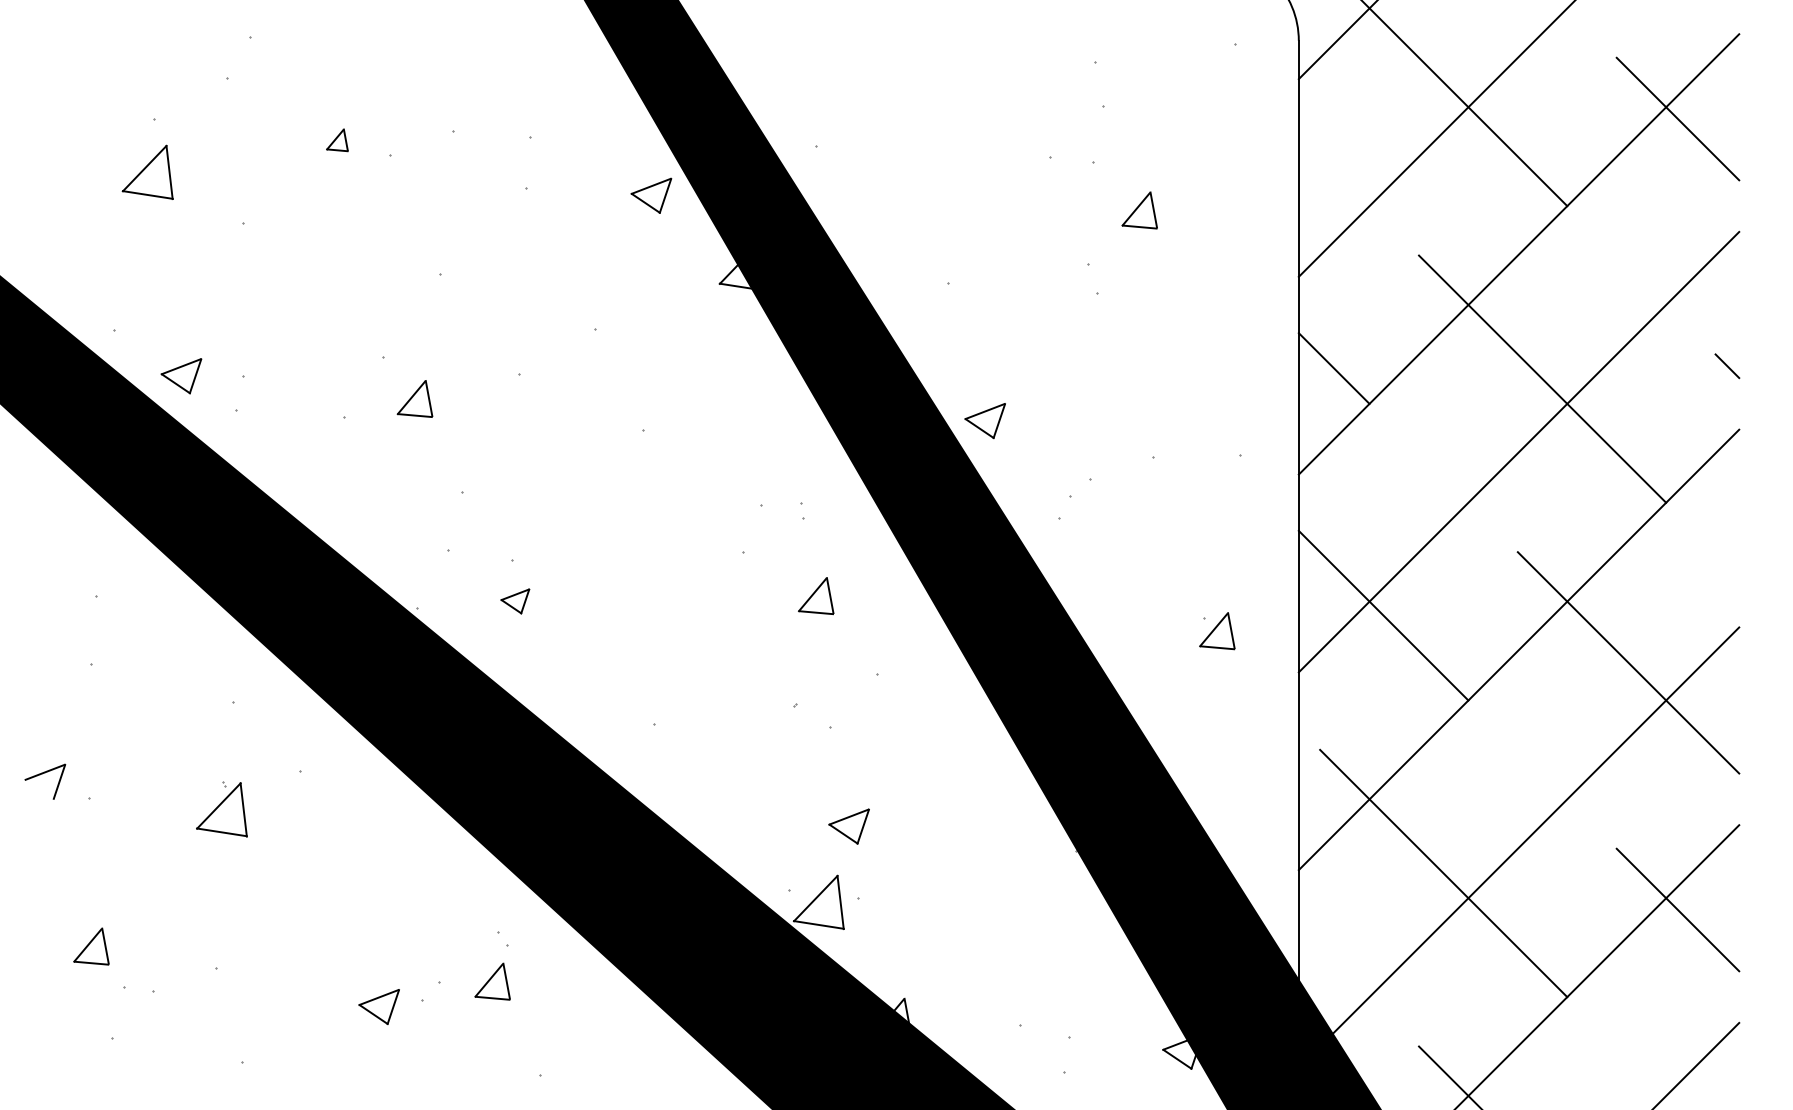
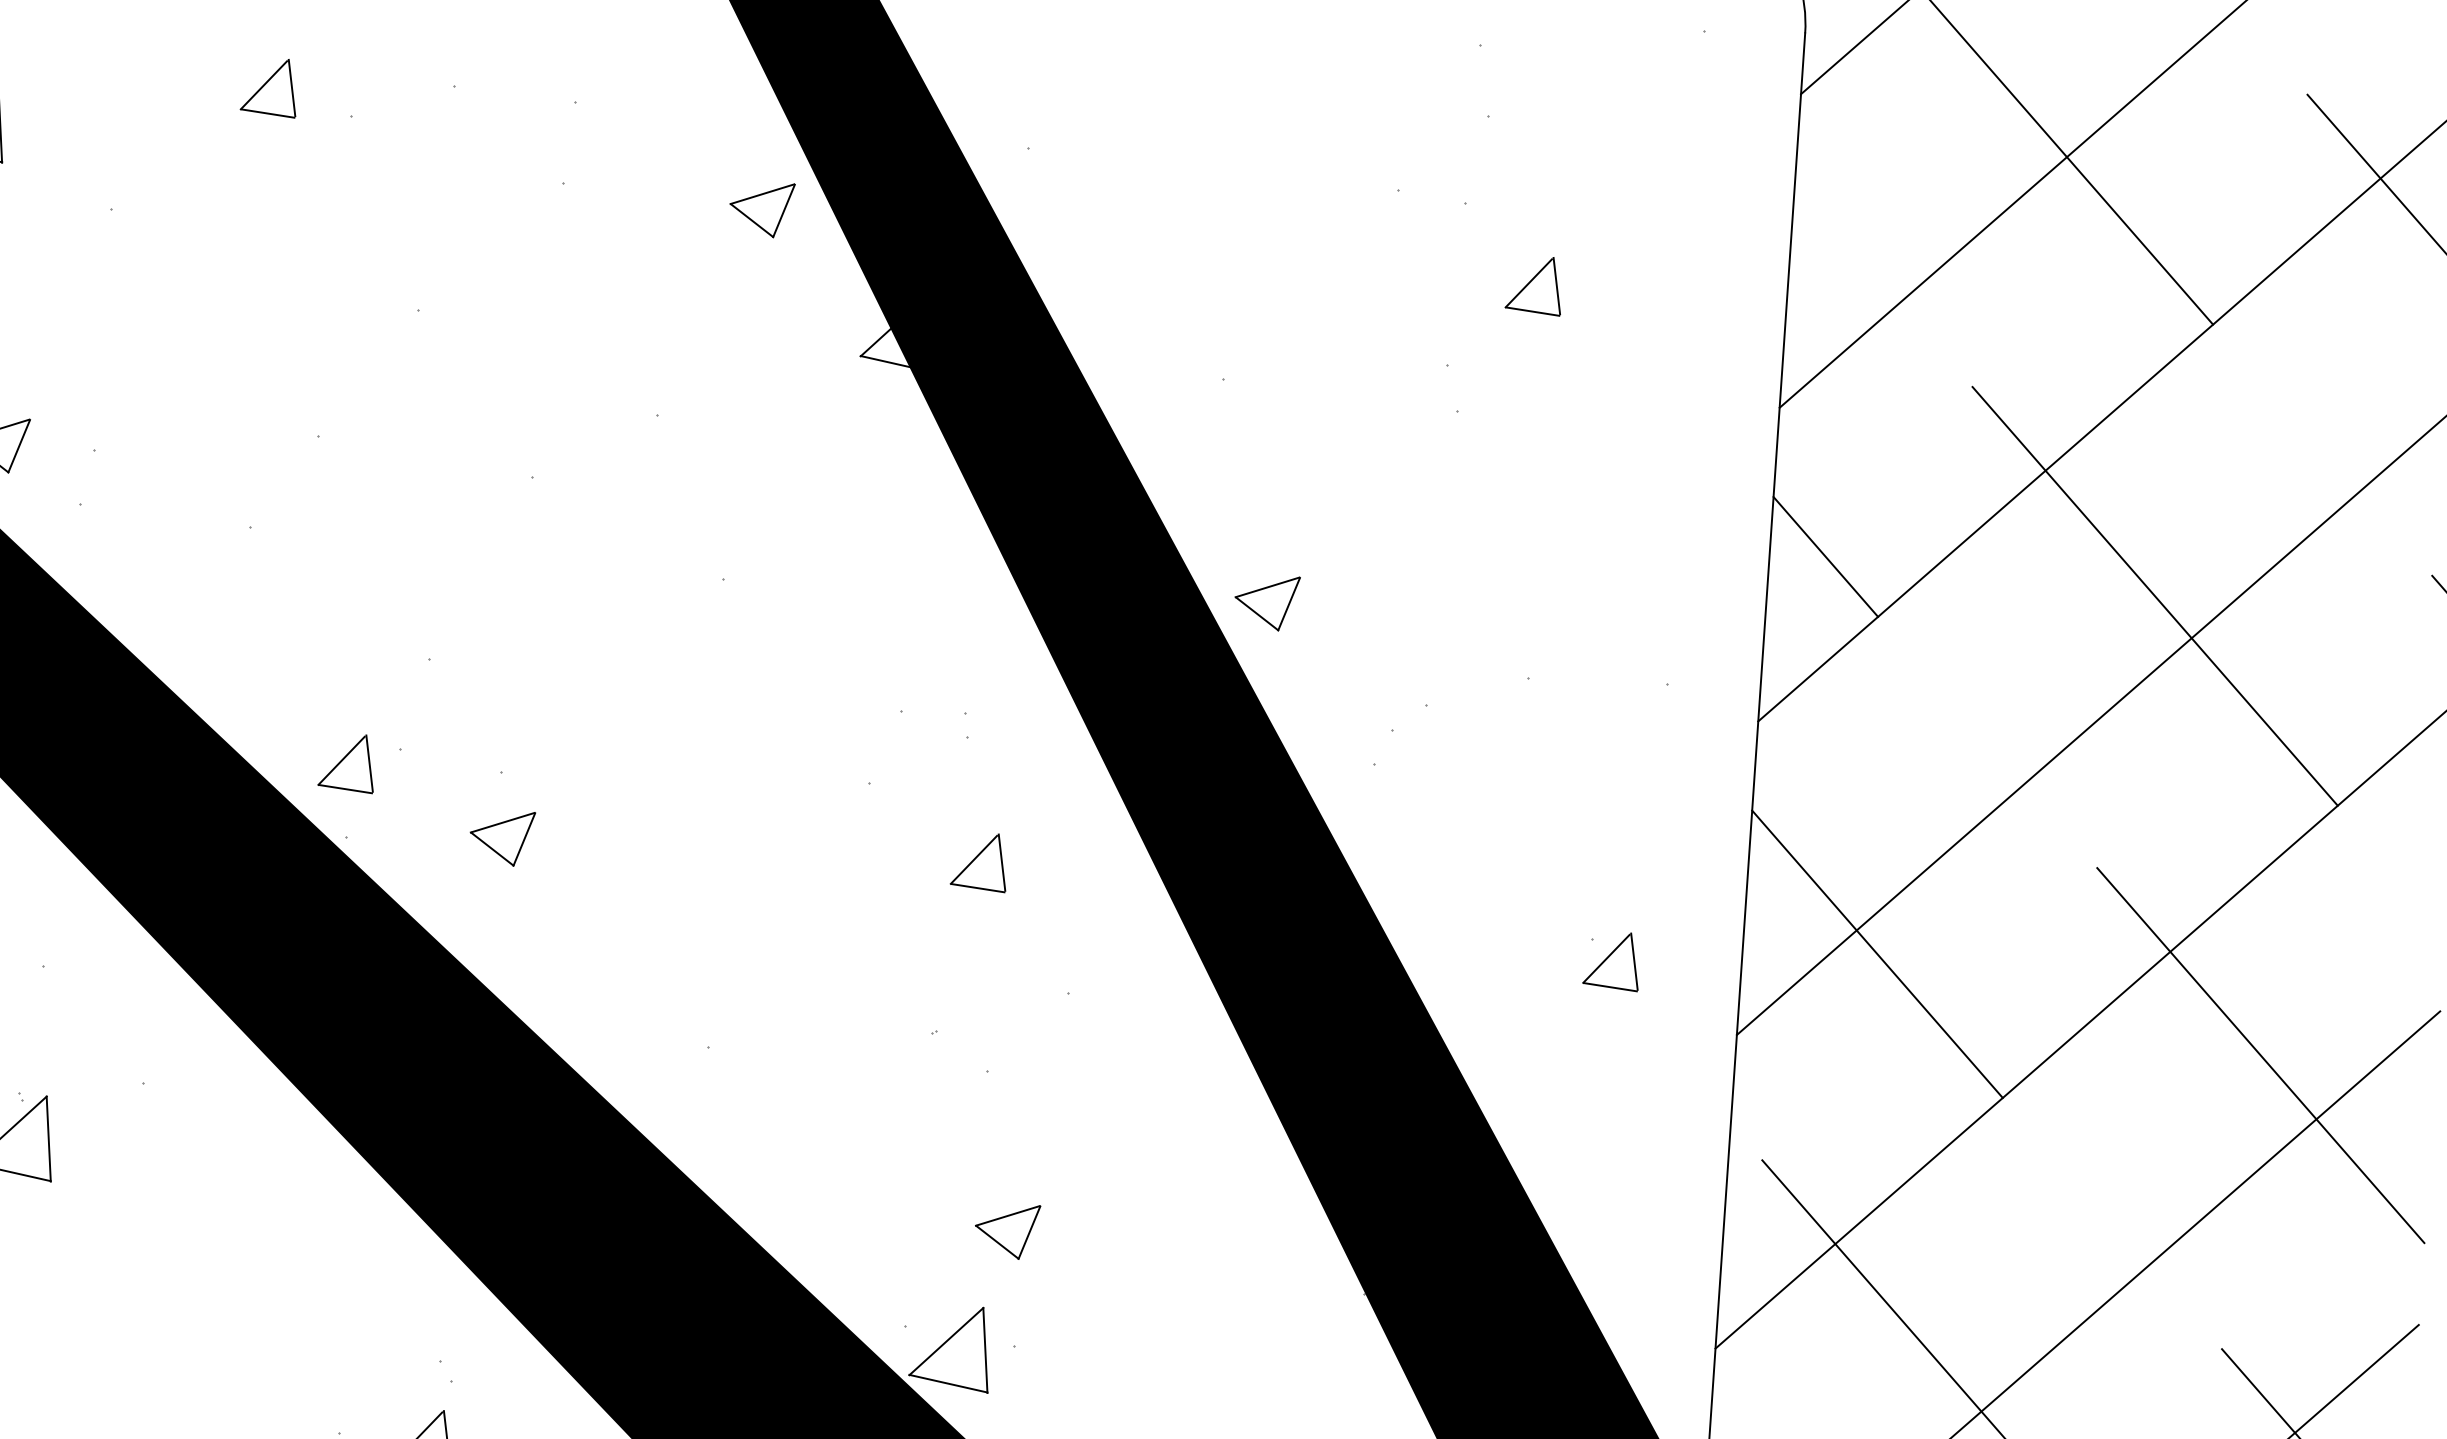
part: (337, 140) -> (269, 87), size x1.67
part: (414, 398) -> (346, 761), moved
part: (515, 601) -> (502, 837), size x1.43

